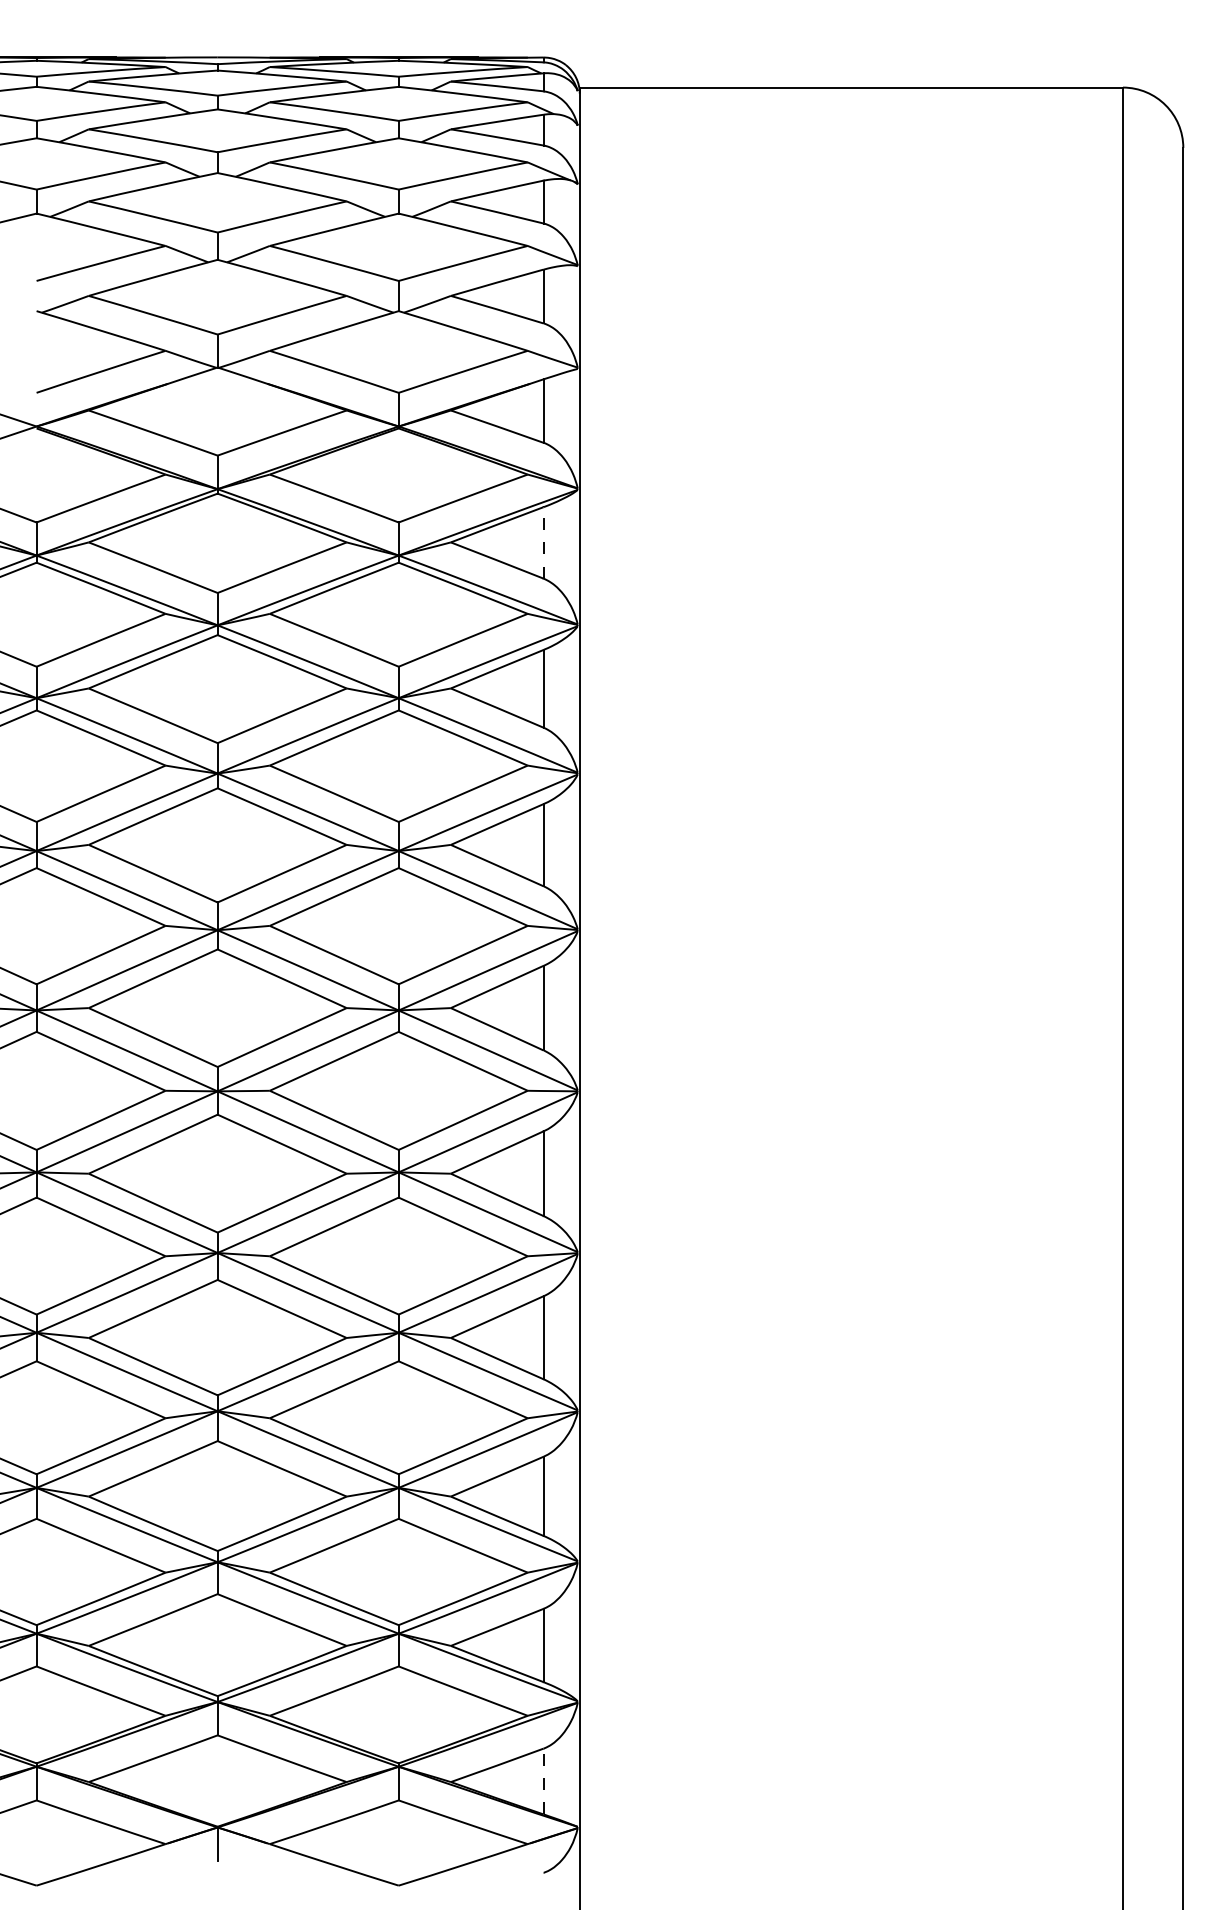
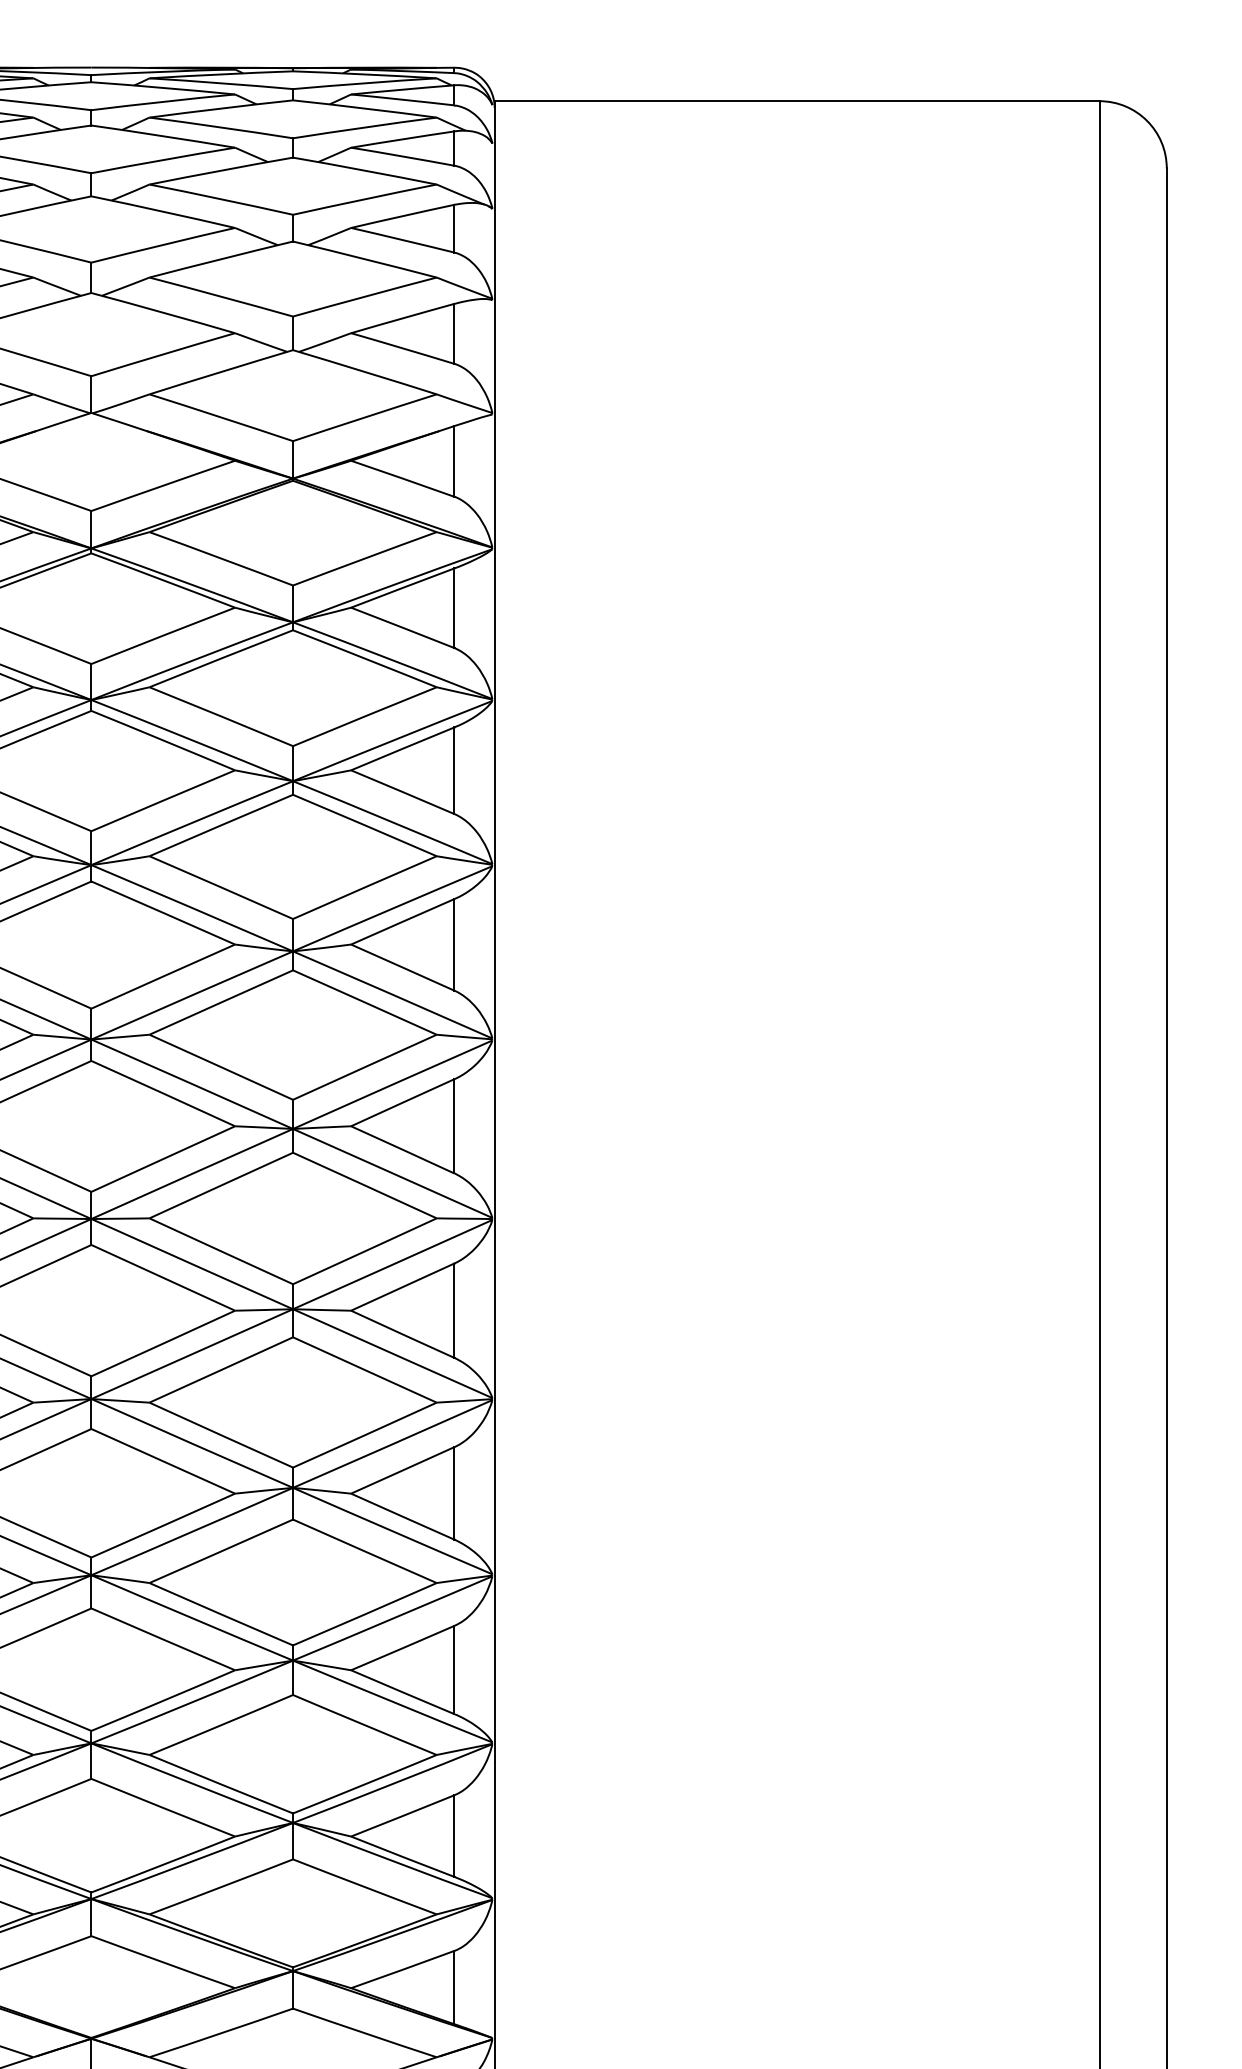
line: (543, 542) -> (454, 607), dashed -> solid
line: (543, 1781) -> (454, 1987), dashed -> solid

